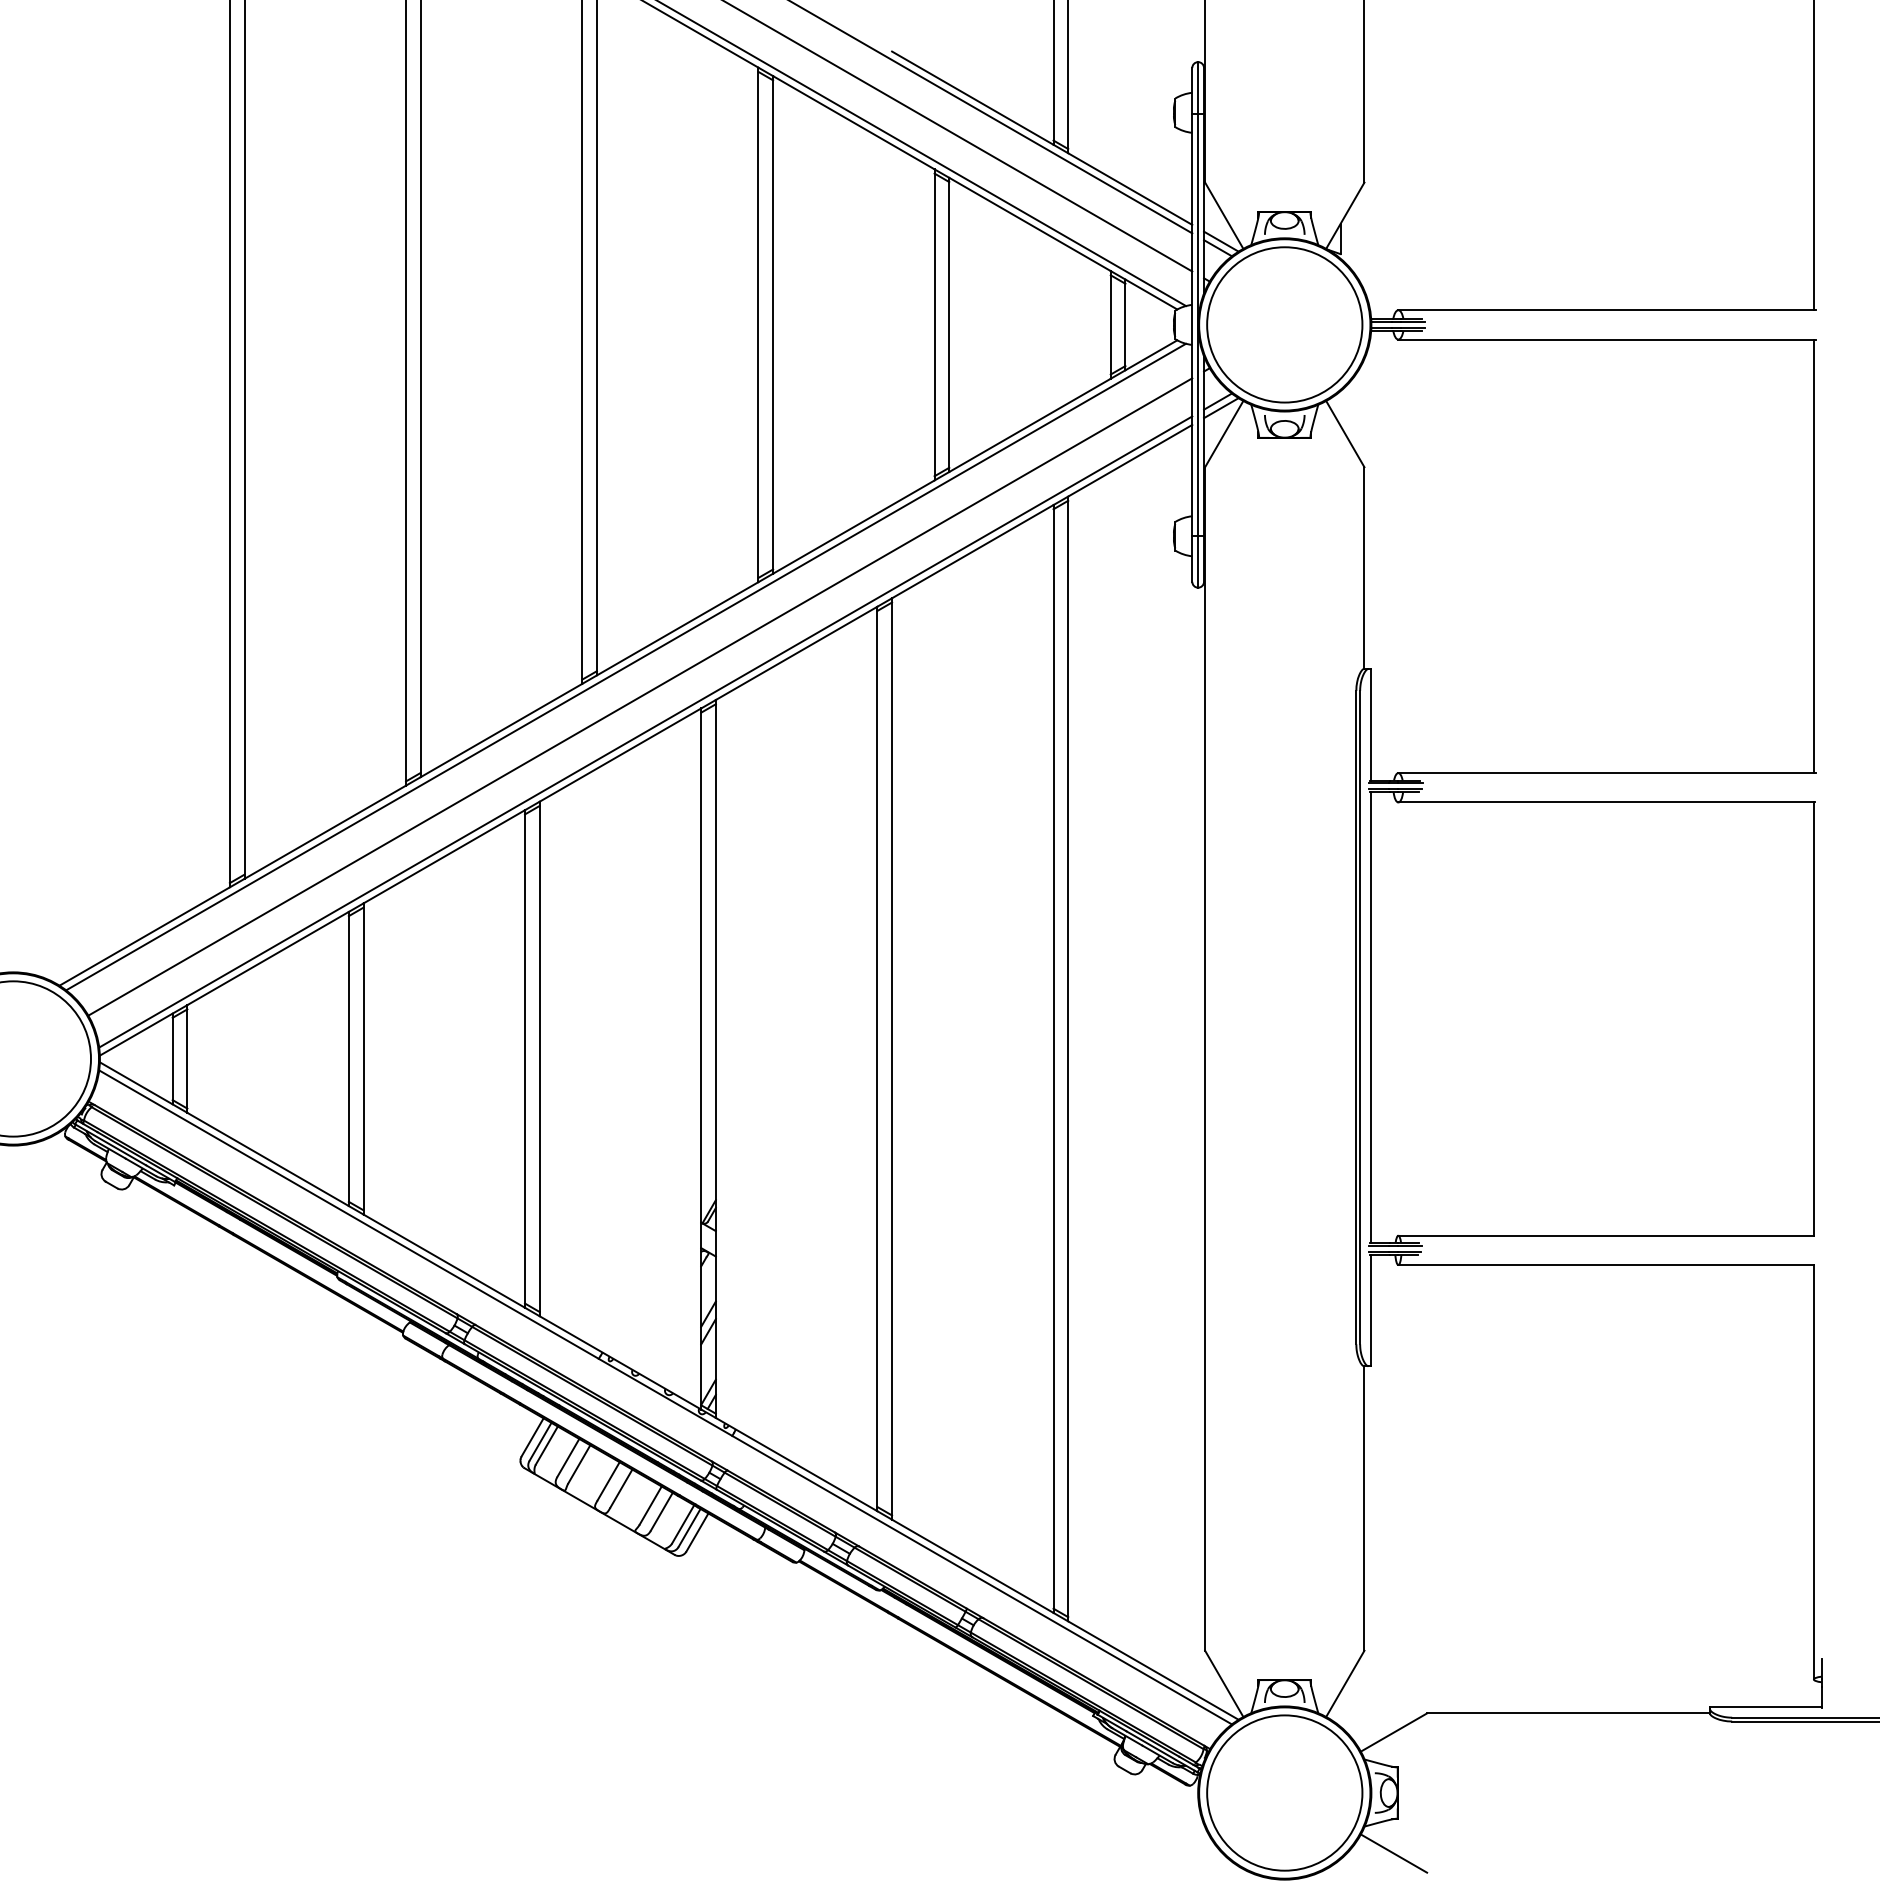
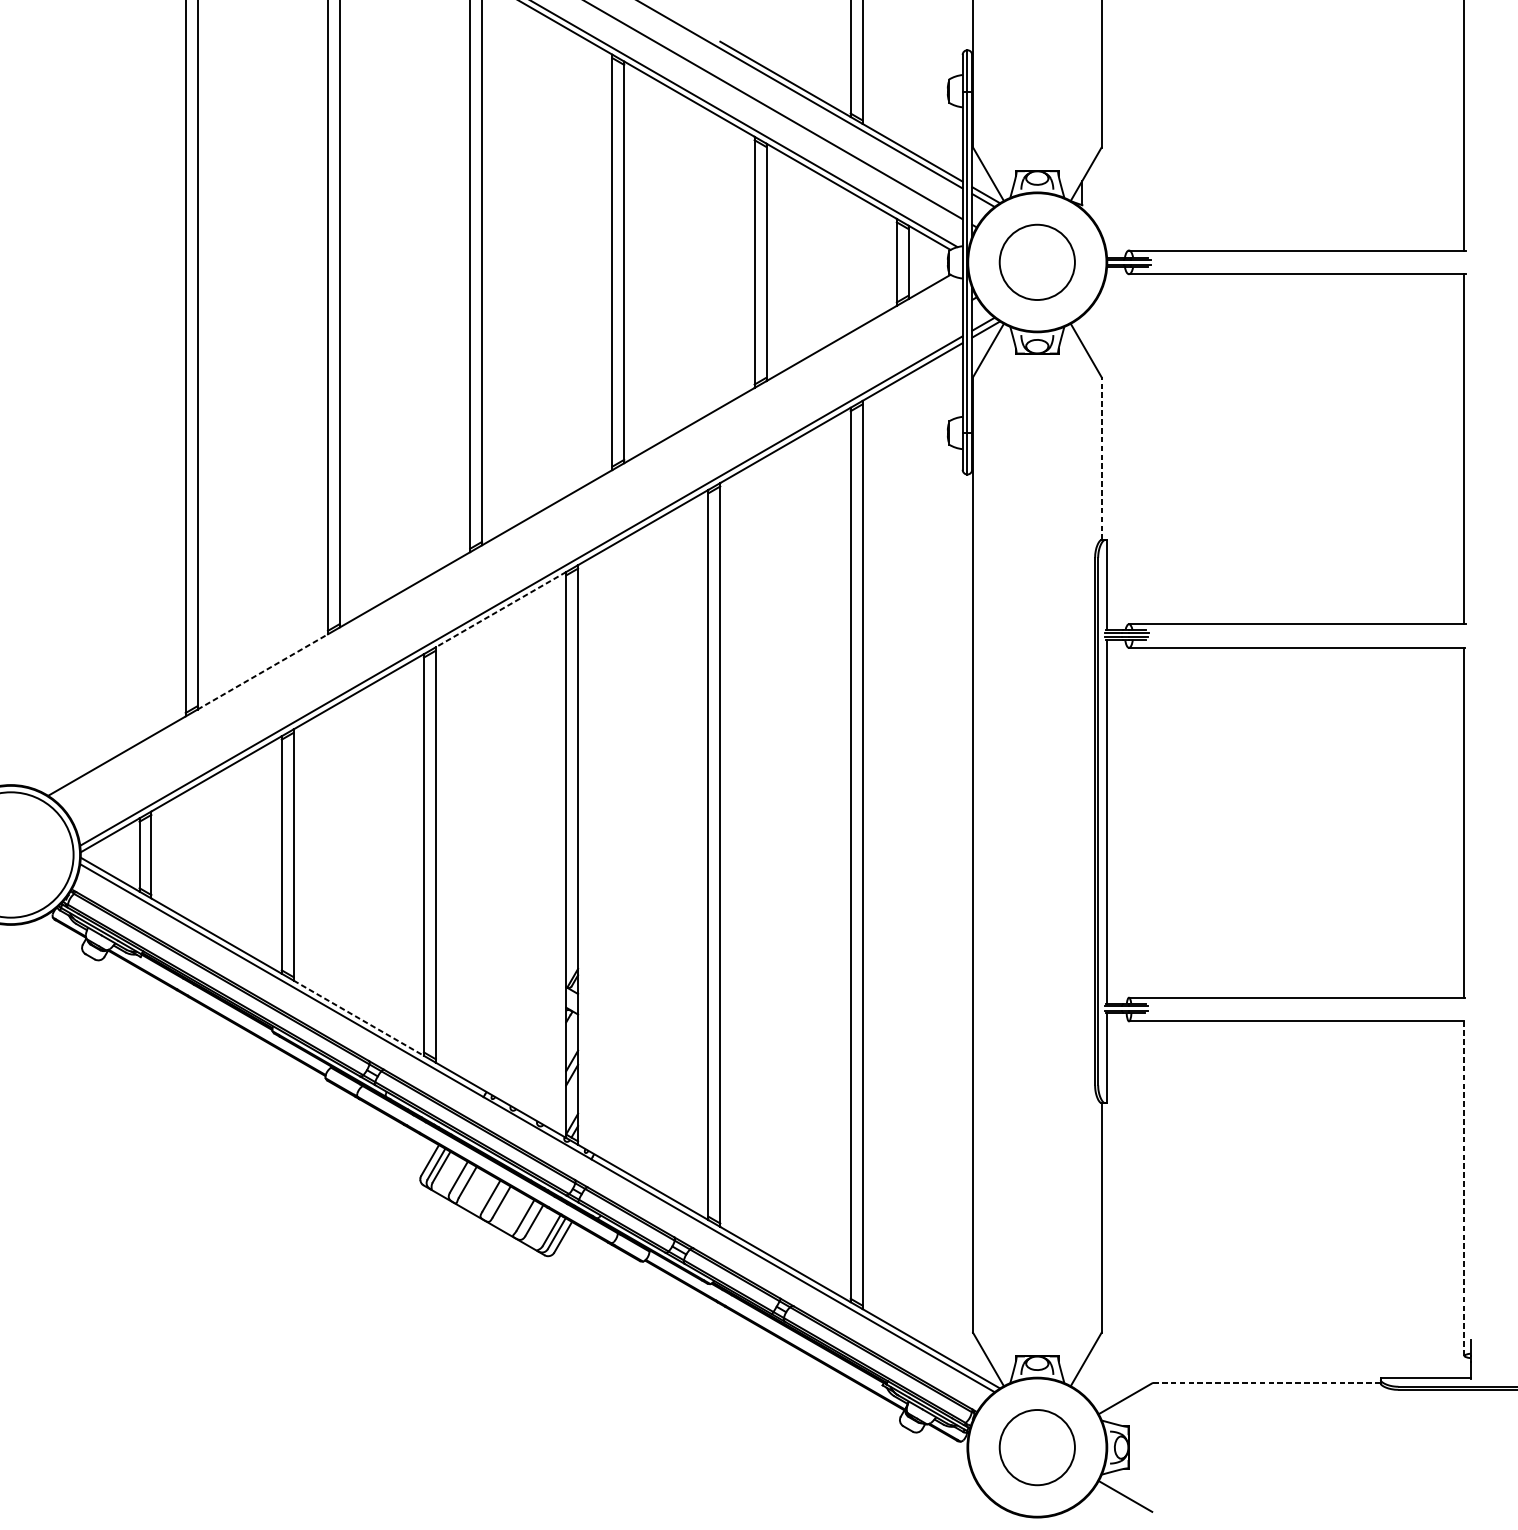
circle: (1284, 324) -> (1037, 262), size x0.6
line: (1364, 568) -> (1101, 459), solid -> dashed
line: (626, 666) -> (505, 538), removed
line: (640, 696) -> (517, 562), removed
line: (620, 755) -> (501, 609), solid -> dashed
line: (325, 832) -> (262, 672), solid -> dashed
line: (444, 1261) -> (358, 1018), solid -> dashed
line: (1813, 1472) -> (1464, 1188), solid -> dashed
line: (1568, 1713) -> (1266, 1383), solid -> dashed
circle: (1284, 1792) -> (1037, 1447), size x0.6

